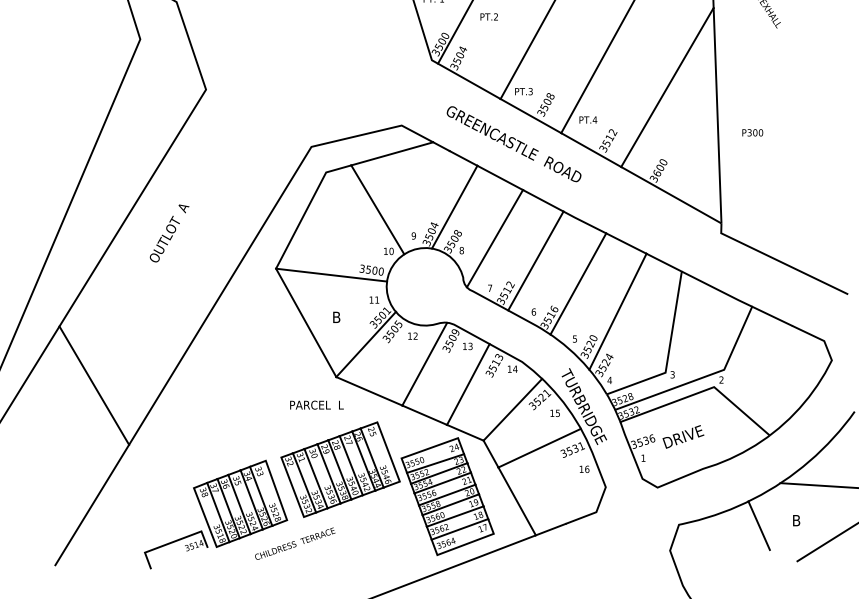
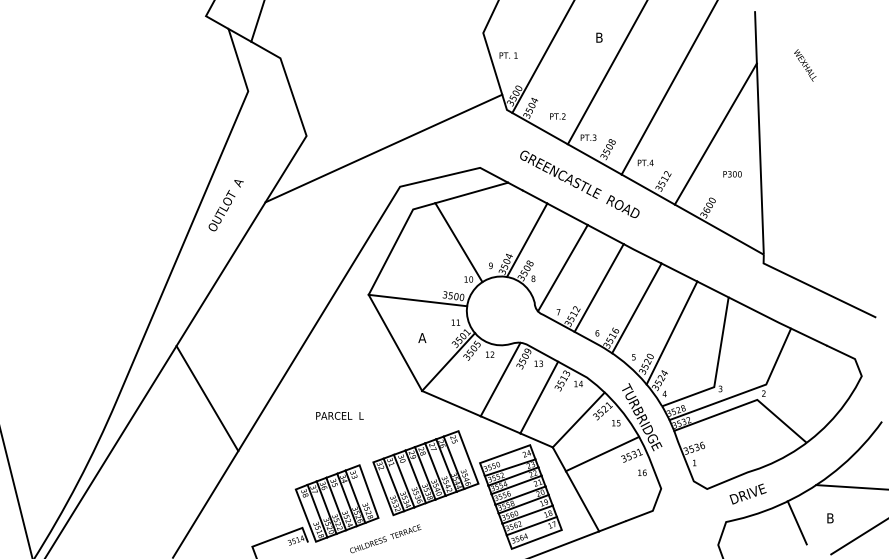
text: (488, 16) -> (557, 116), moved
line: (292, 103) -> (383, 148), added
text: (752, 133) -> (732, 174), moved
text: (168, 233) -> (225, 205), moved
text: (336, 316) -> (422, 337), B -> A
text: (316, 404) -> (339, 415), moved
text: (682, 436) -> (747, 493), moved

